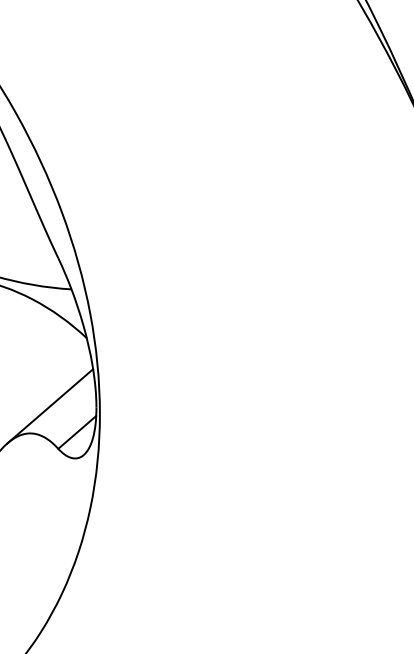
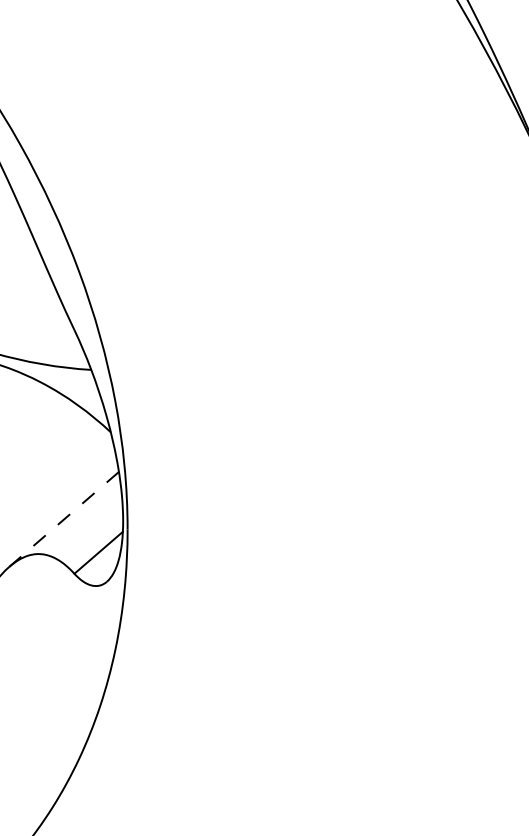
line: (50, 406) -> (64, 519), solid -> dashed

